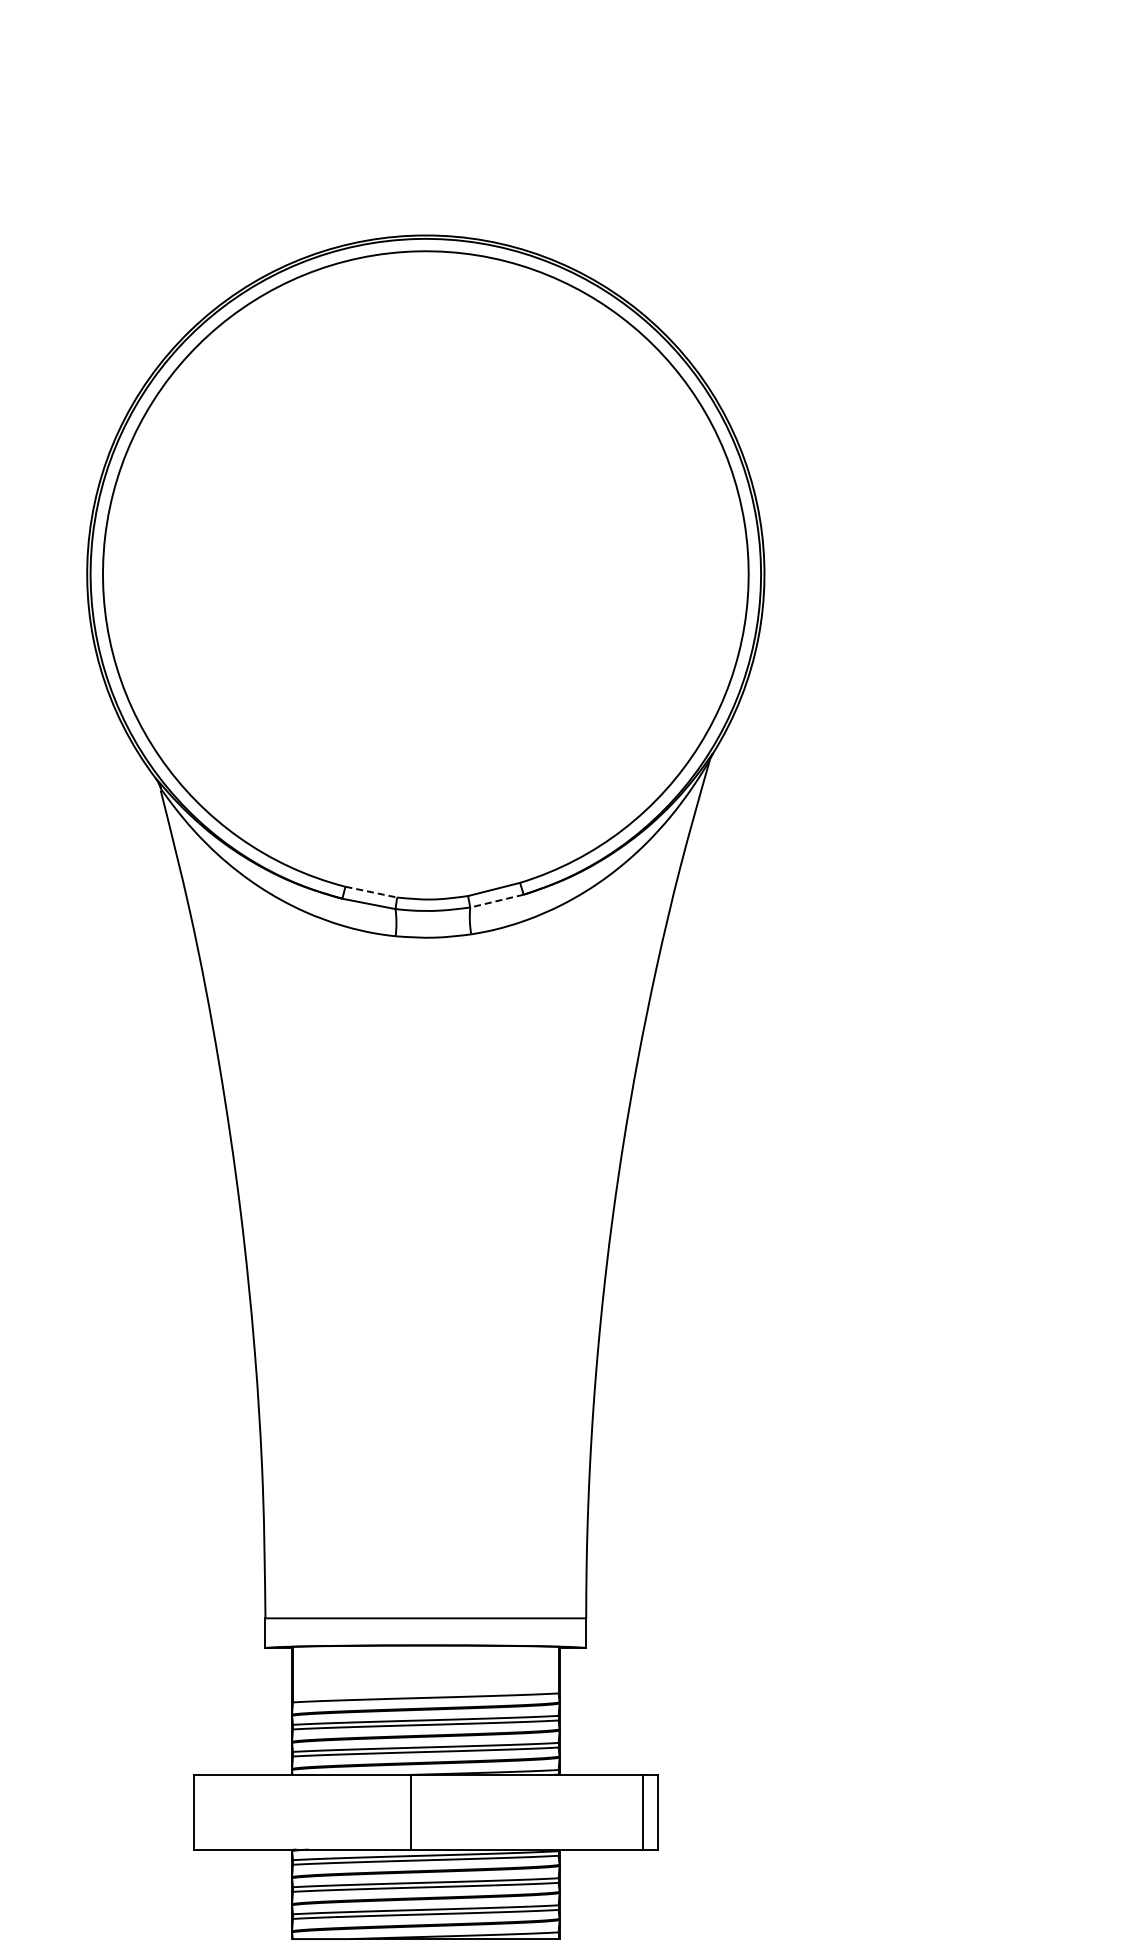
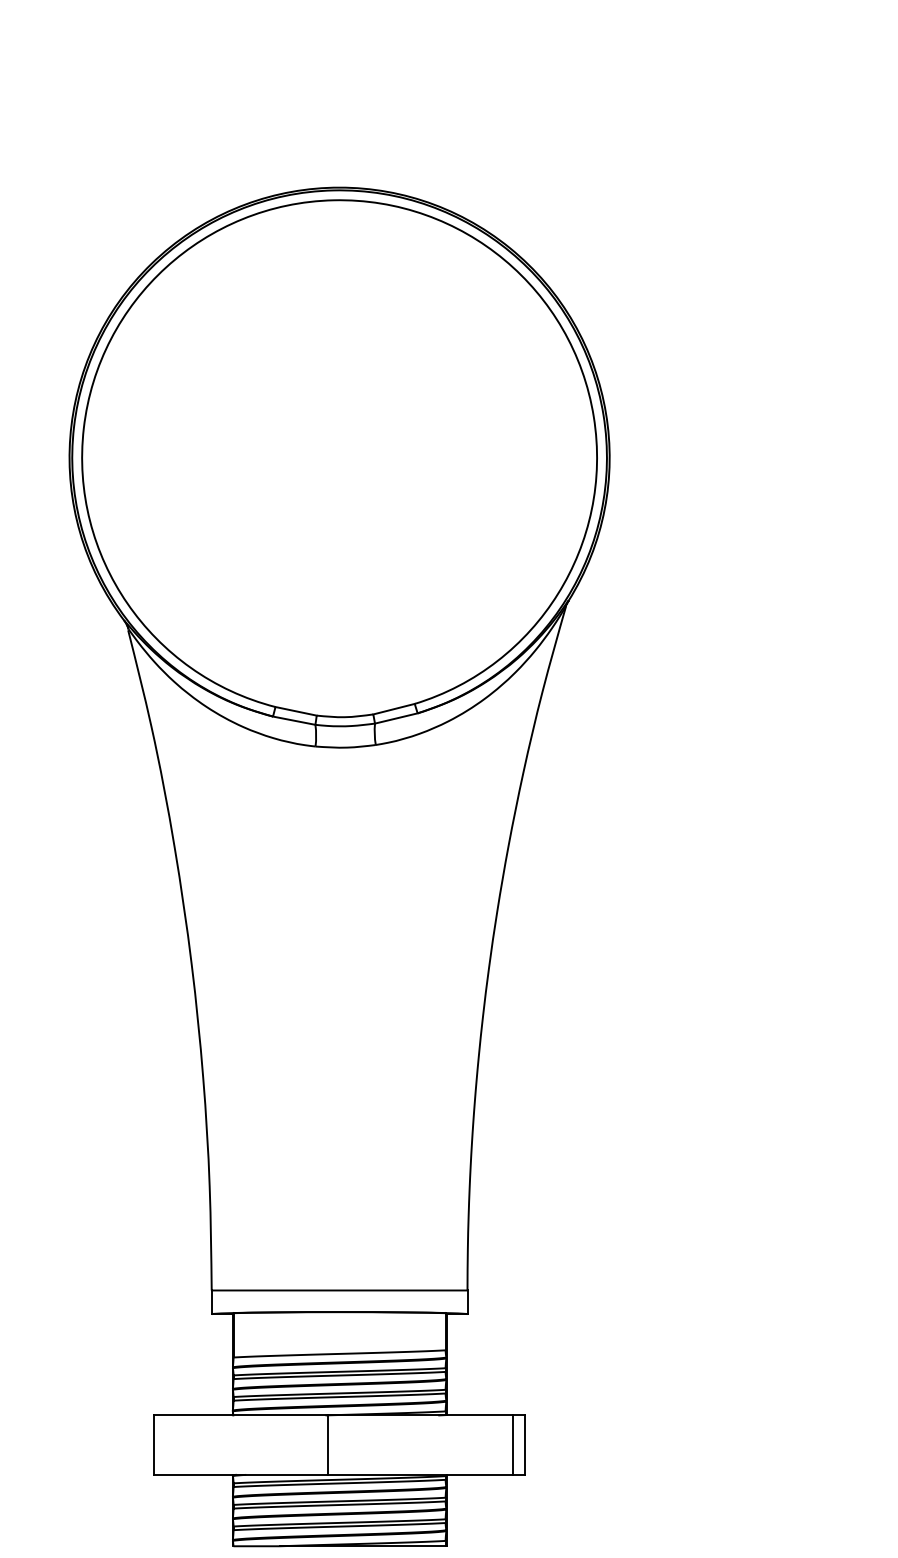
line: (371, 892) -> (296, 711), dashed -> solid
line: (496, 901) -> (395, 718), dashed -> solid

